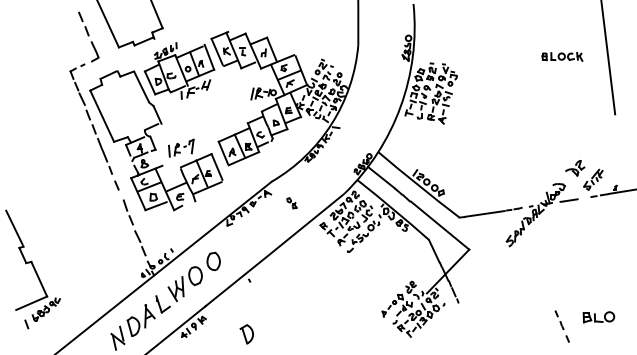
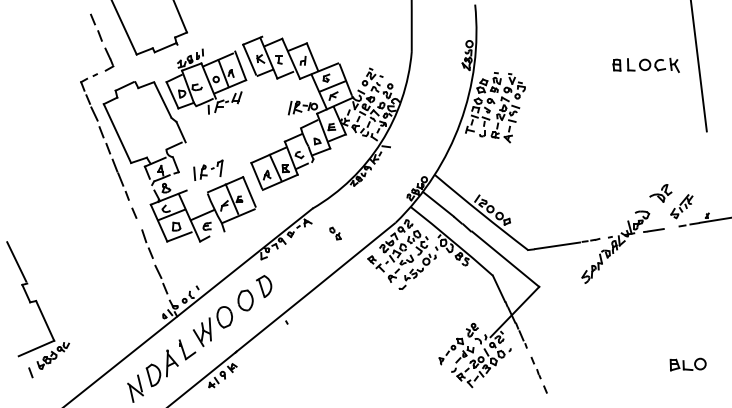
part: (562, 56) -> (646, 64), size x1.43
part: (561, 326) -> (538, 375), moved
part: (246, 334) -> (263, 286), moved

